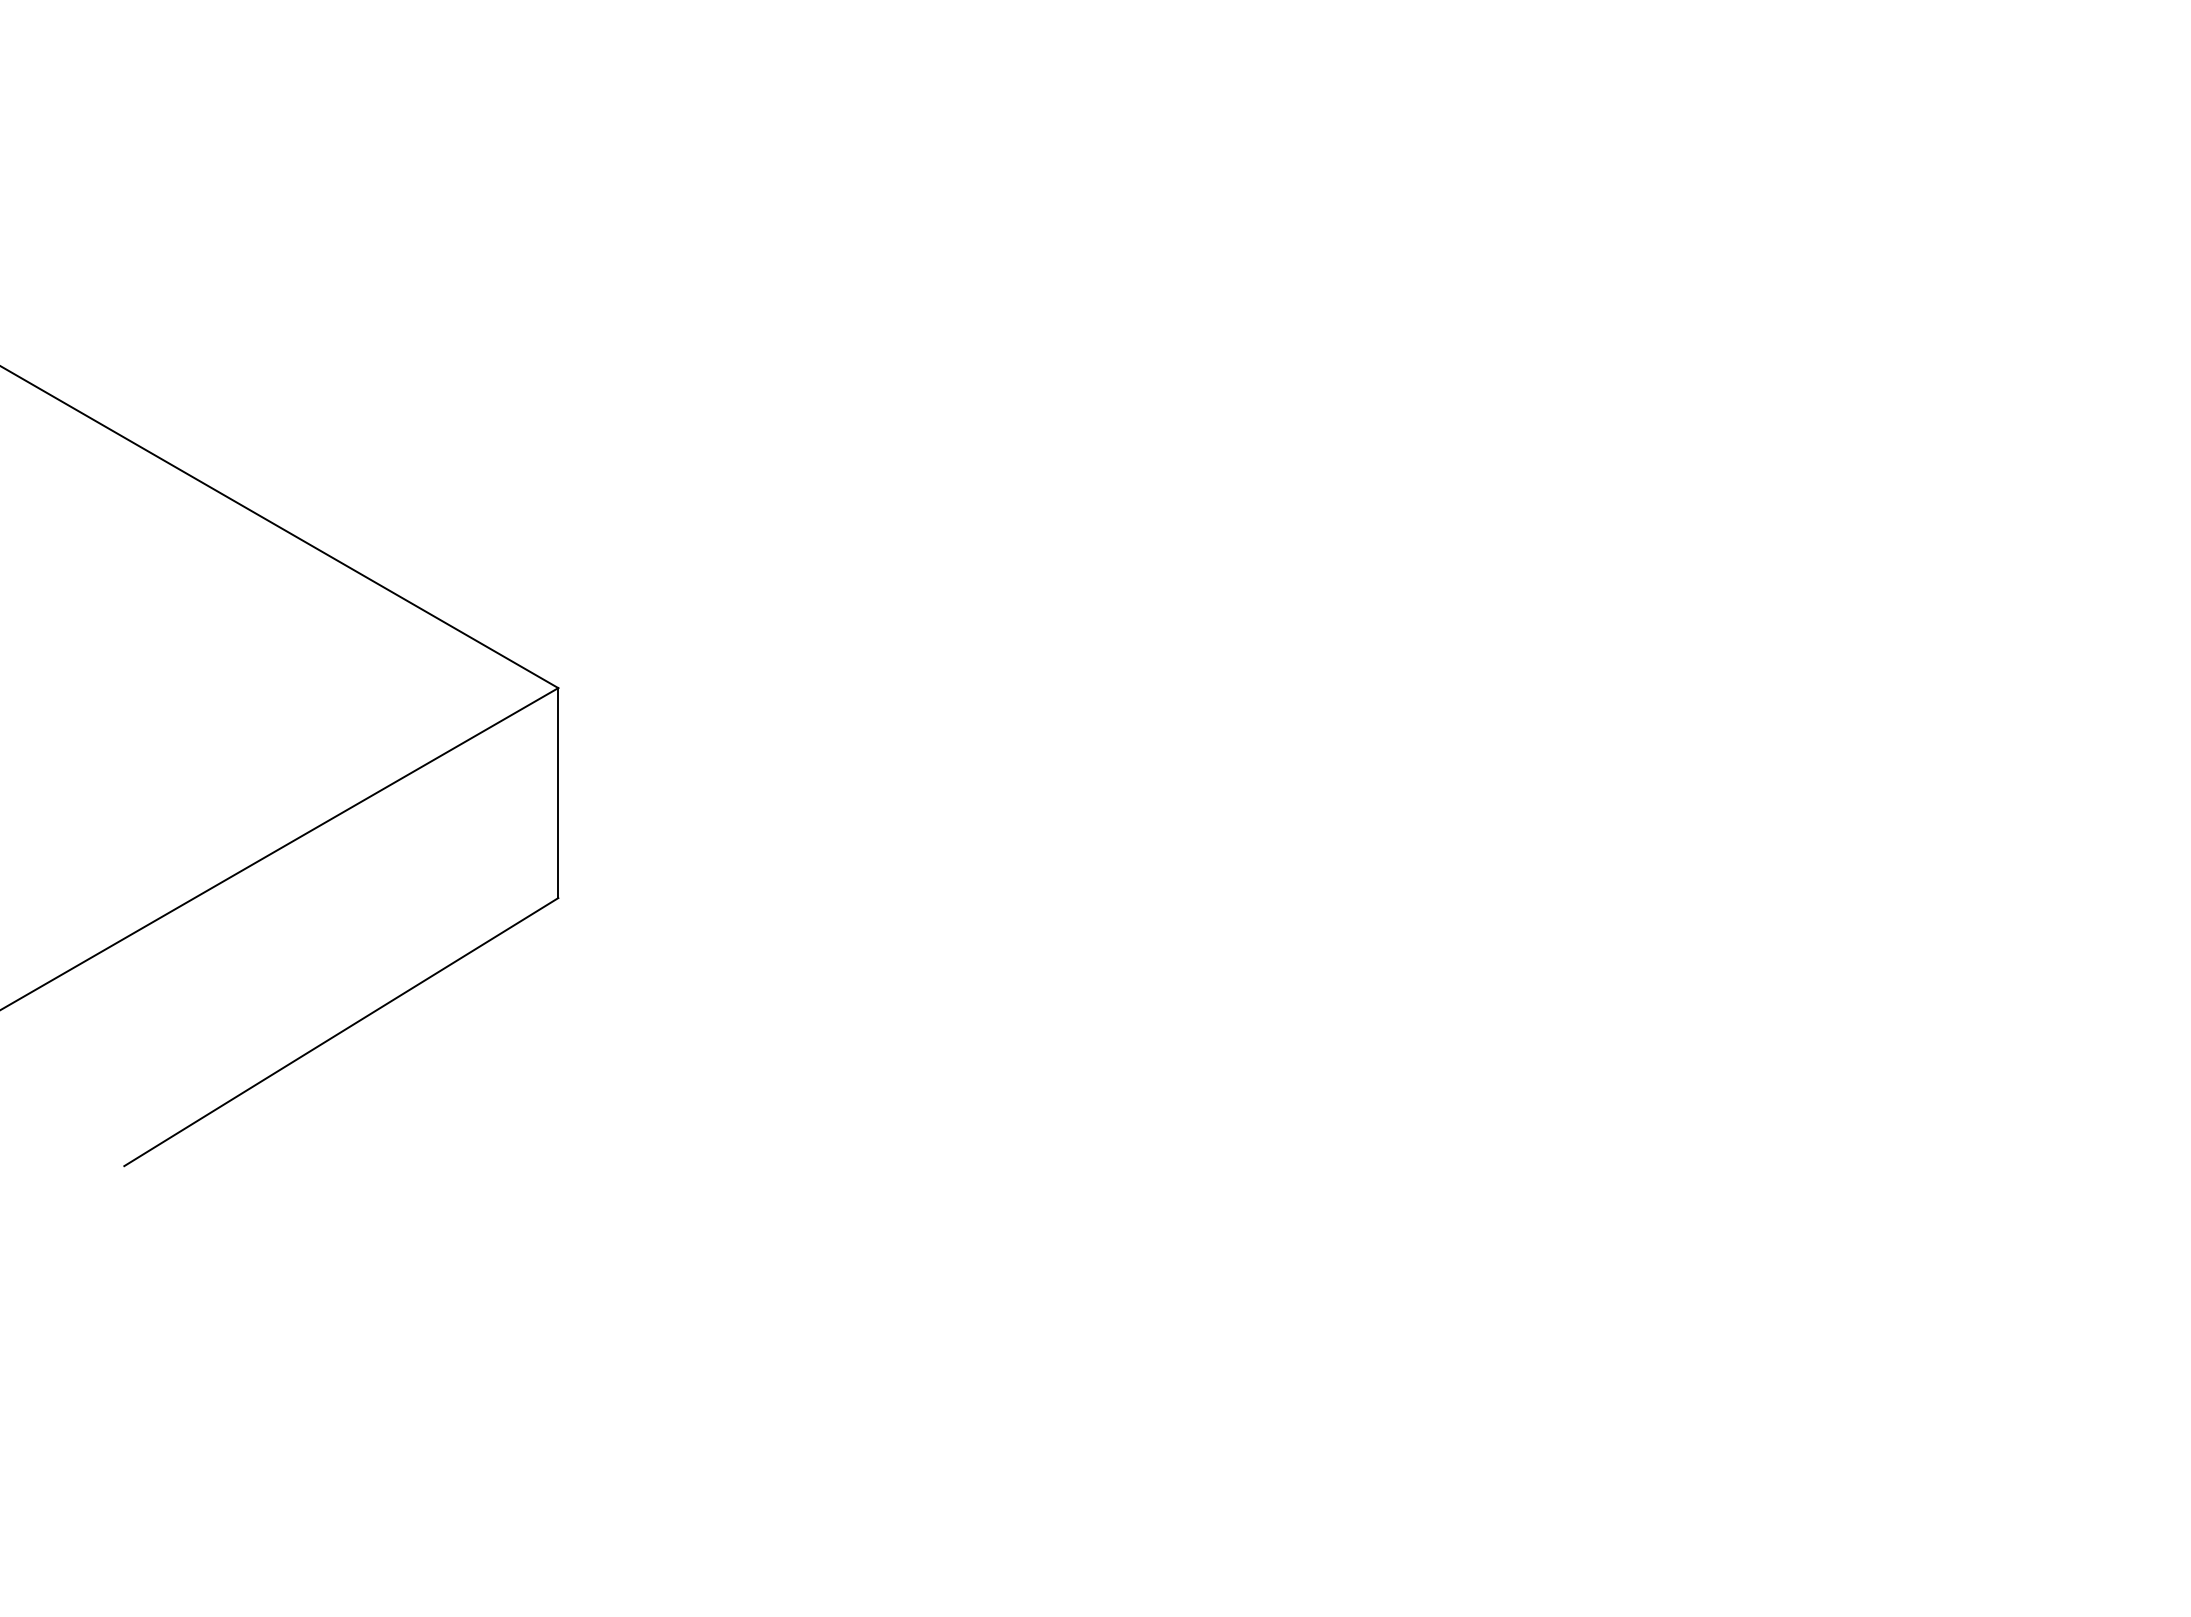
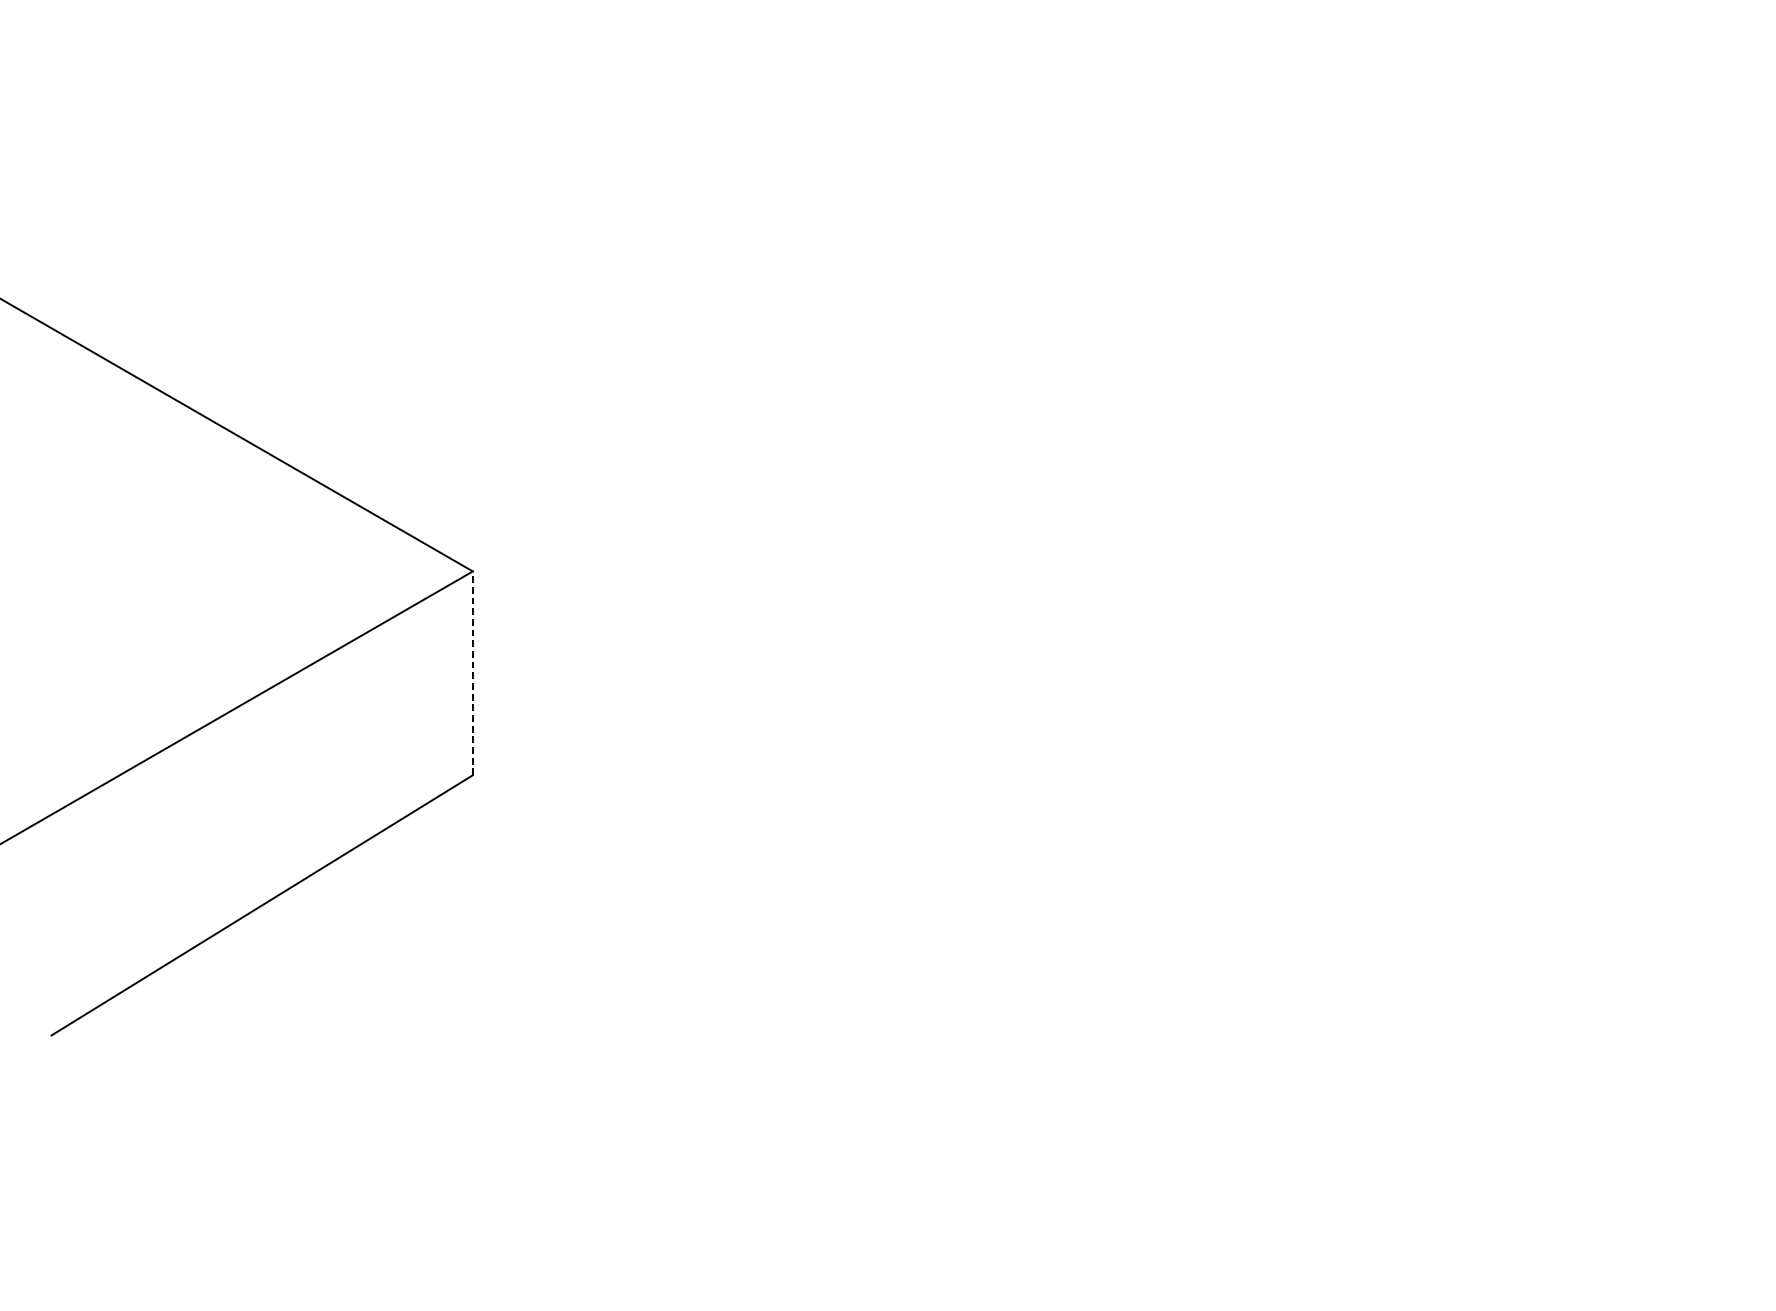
line: (558, 793) -> (473, 673), solid -> dashed

